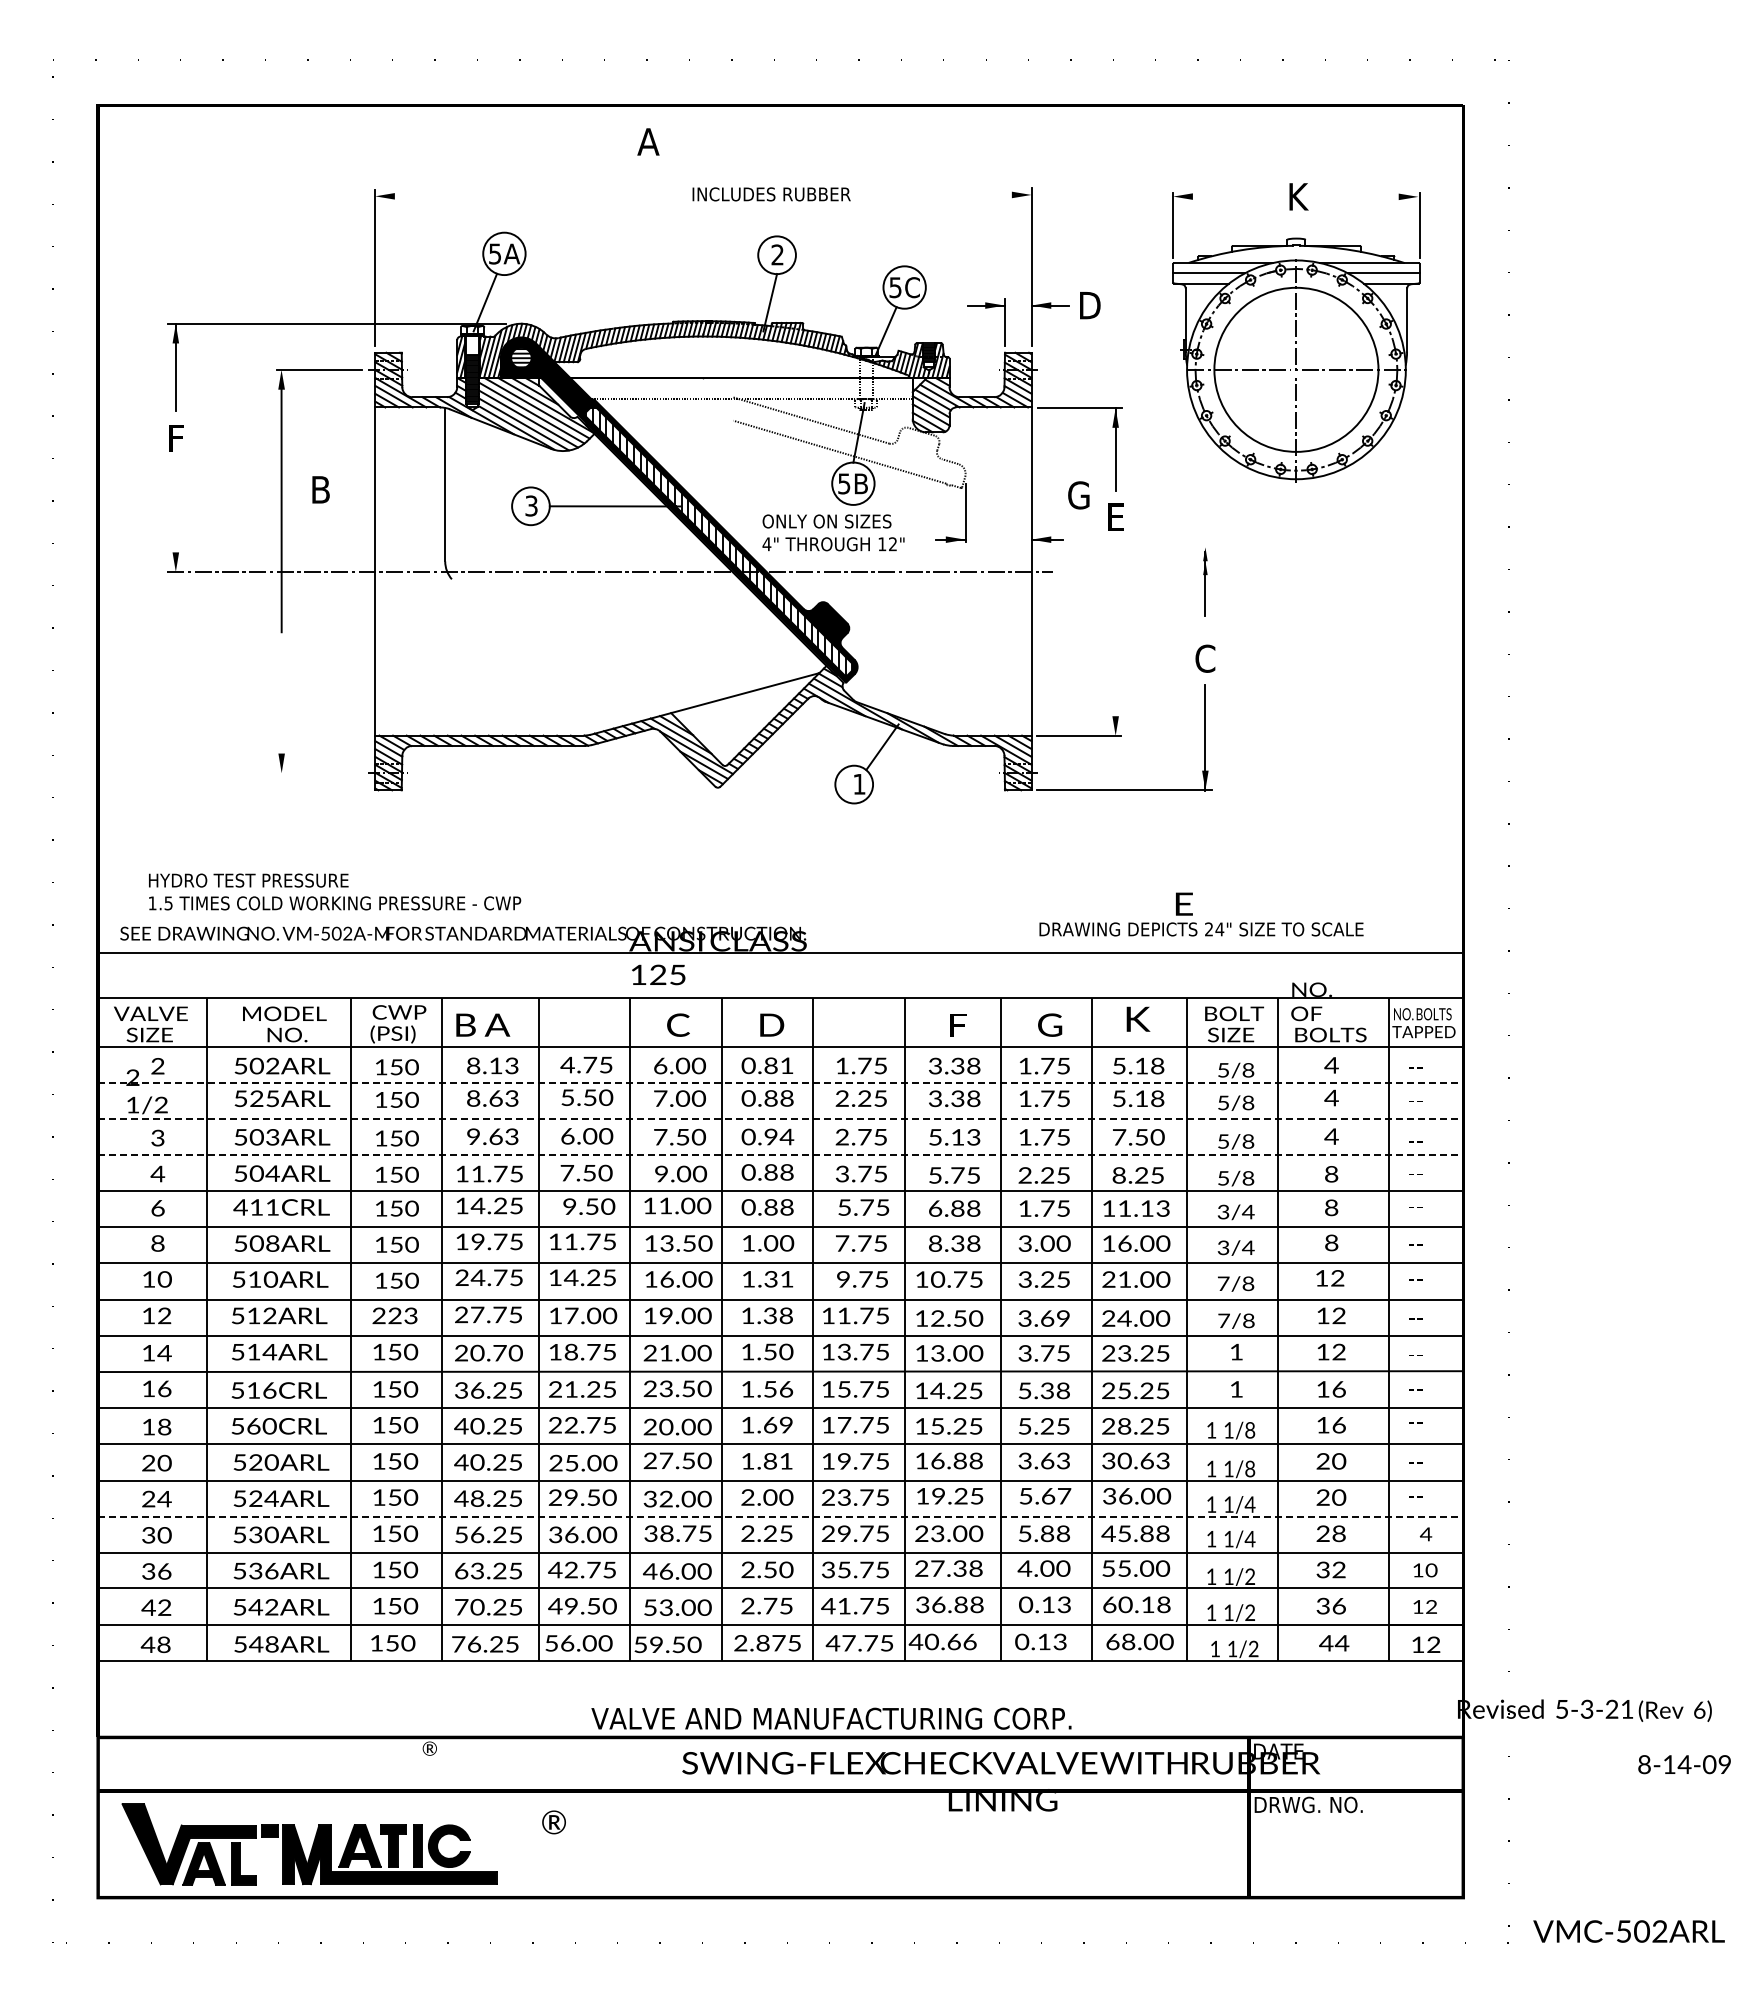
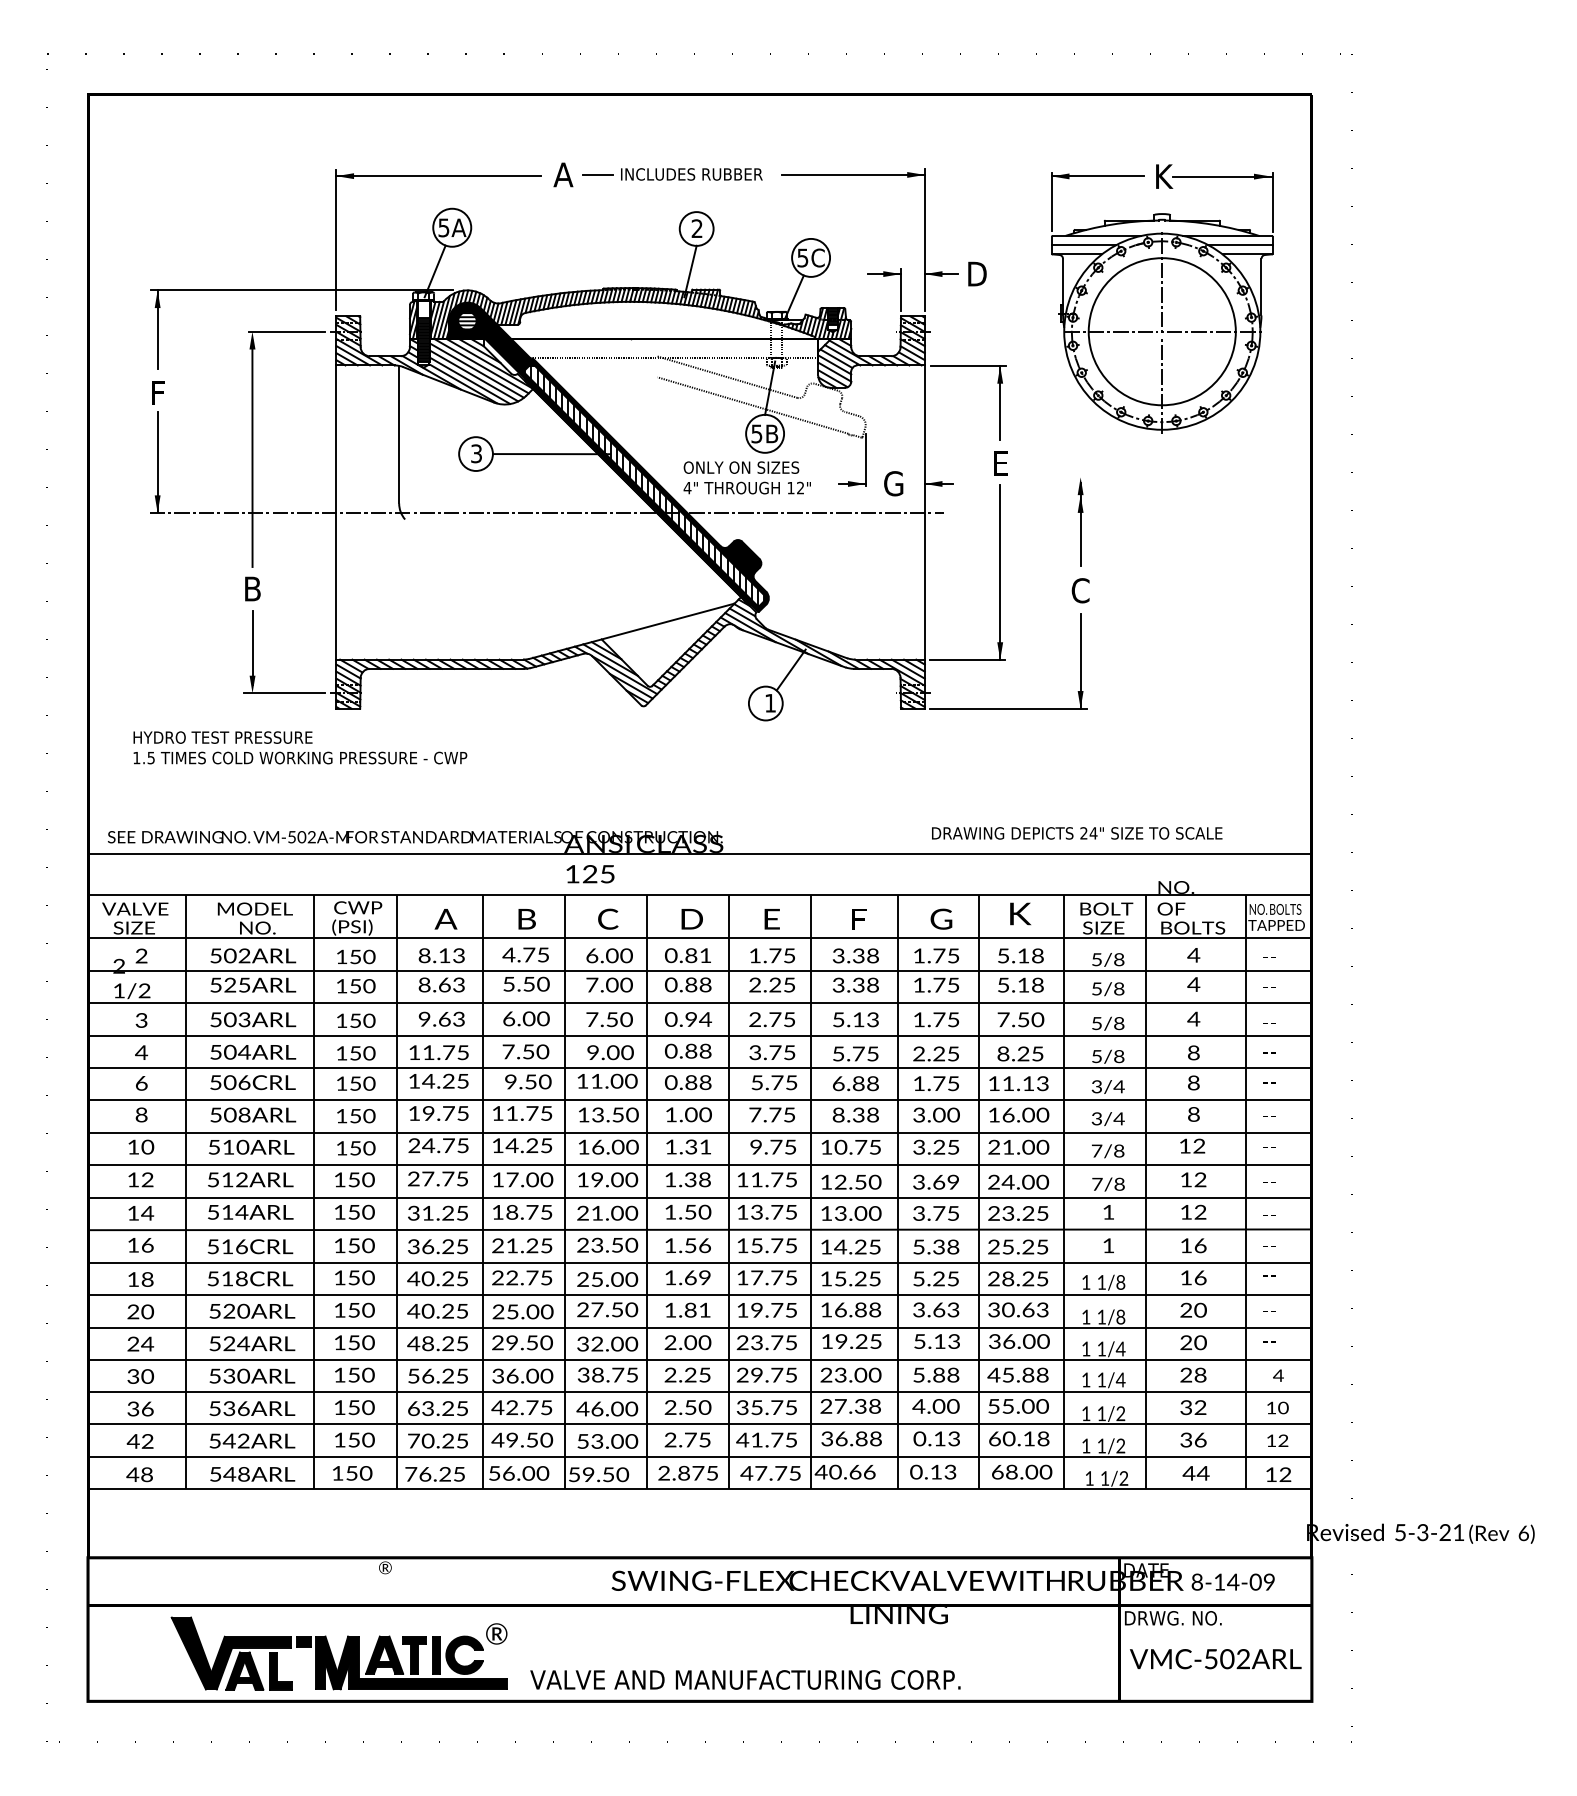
text: (648, 141) -> (563, 174), moved
line: (666, 194) -> (597, 174), added
line: (951, 194) -> (853, 174), added
line: (489, 196) -> (438, 176), added
line: (1224, 196) -> (1097, 176), added
line: (1363, 196) -> (1222, 176), added
text: (320, 489) -> (252, 588), moved
text: (1078, 495) -> (893, 483), moved
line: (175, 515) -> (157, 462), added
part: (1205, 582) -> (1080, 522), size x1.43
line: (1115, 637) -> (1000, 571), added
line: (281, 721) -> (252, 646), added
line: (316, 773) -> (283, 693), added
text: (335, 891) -> (300, 747), moved
text: (1184, 903) -> (772, 918), moved
text: (465, 1024) -> (526, 918), moved
line: (780, 1082) -> (699, 970), dashed -> solid
line: (780, 1118) -> (699, 1002), dashed -> solid
line: (780, 1155) -> (699, 1036), dashed -> solid
text: (256, 1207) -> (229, 1082), 411CRL -> 506CRL
text: (395, 1315) -> (354, 1179), 223 -> 150
text: (488, 1352) -> (437, 1212), 20.70 -> 31.25
text: (261, 1426) -> (234, 1279), 560CRL -> 518CRL
text: (666, 1426) -> (597, 1279), 20.00 -> 25.00
text: (1056, 1495) -> (947, 1340), 5.67 -> 5.13
line: (780, 1516) -> (699, 1359), dashed -> solid
text: (831, 1718) -> (745, 1679), moved
text: (1684, 1764) -> (1233, 1582), moved
part: (309, 1844) -> (339, 1653), moved
text: (1628, 1931) -> (1215, 1659), moved

